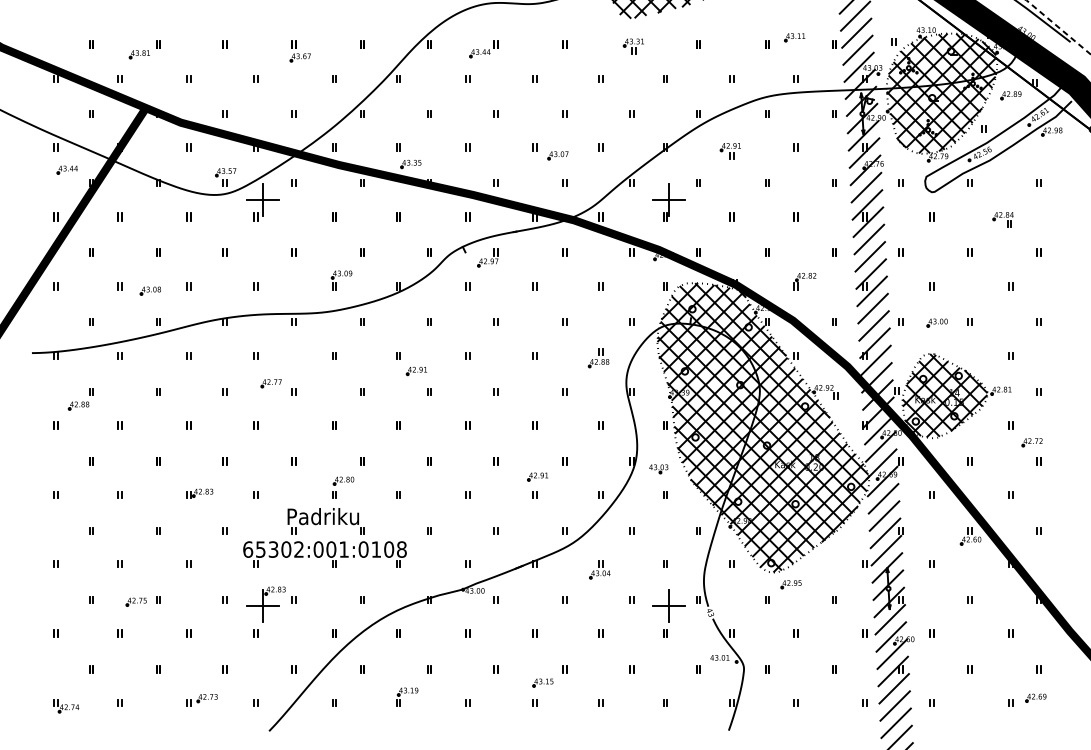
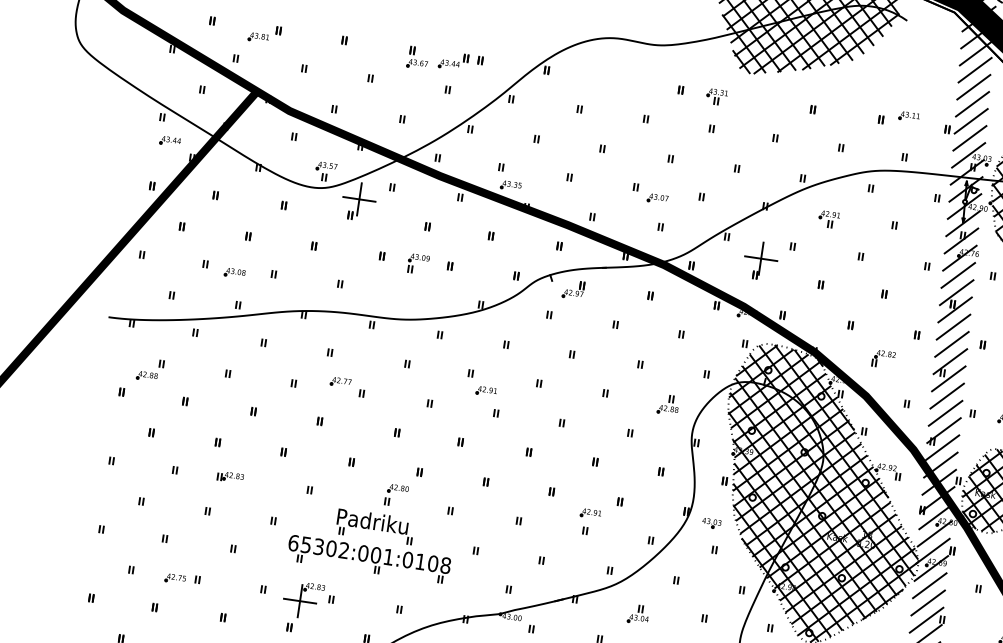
part: (632, 46) -> (715, 96), moved
part: (483, 49) -> (453, 61), moved
part: (341, 280) -> (418, 264), moved
part: (199, 493) -> (230, 477), moved

